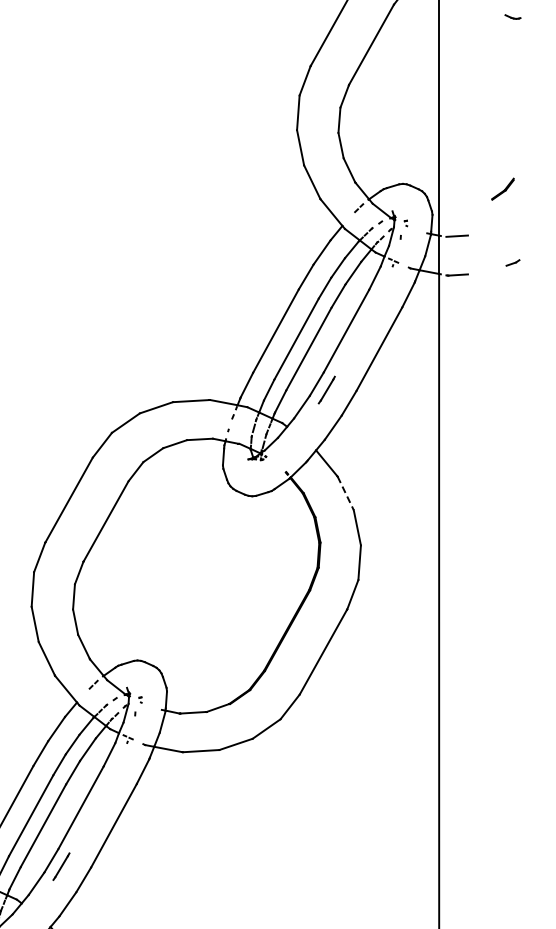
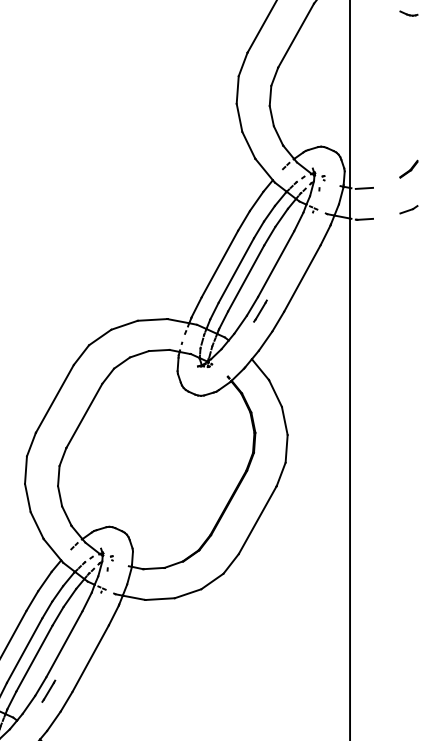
part: (512, 16) -> (408, 13), size x1.43
part: (502, 188) -> (408, 168), moved
part: (512, 262) -> (408, 209), size x1.67
line: (345, 493) -> (275, 393), dashed -> solid

